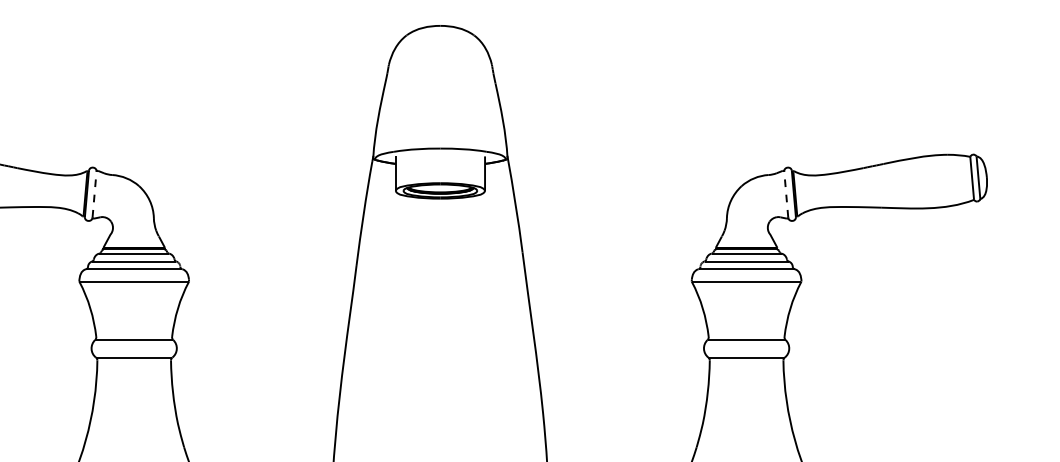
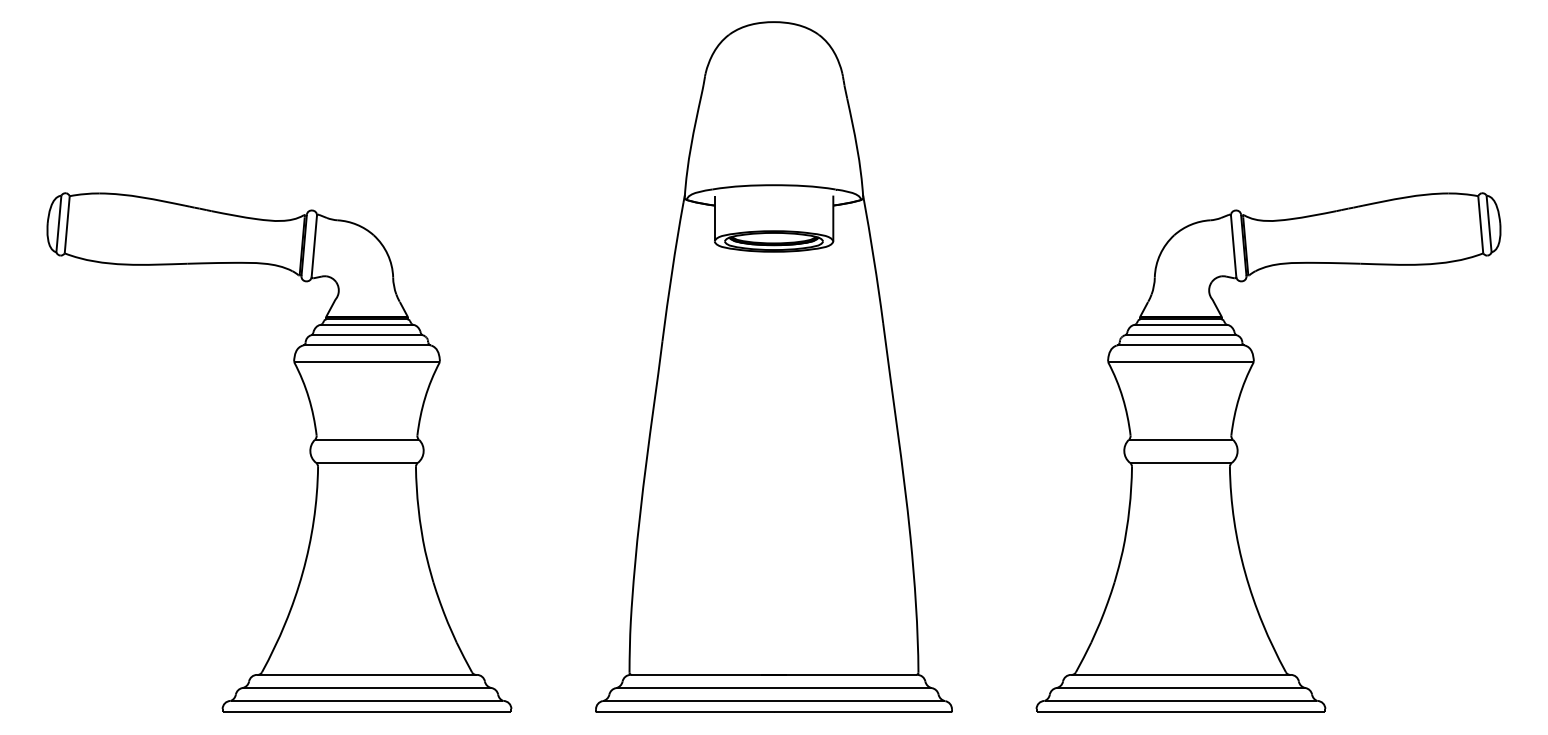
line: (94, 194) -> (314, 246), dashed -> solid
line: (786, 194) -> (1233, 246), dashed -> solid

